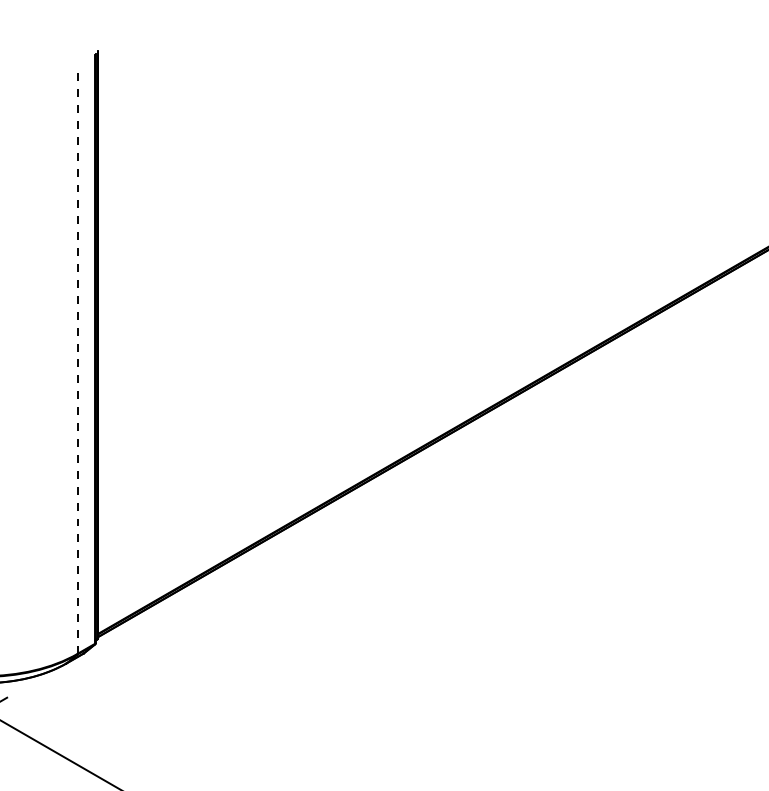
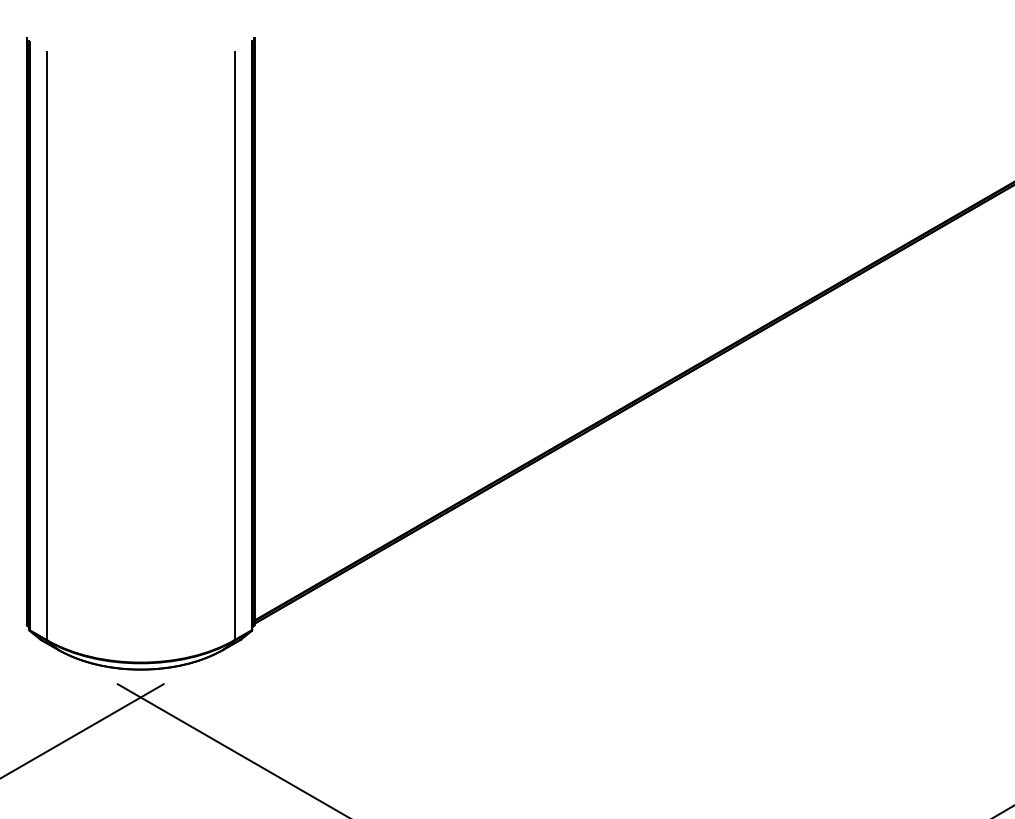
line: (77, 359) -> (234, 345), dashed -> solid

